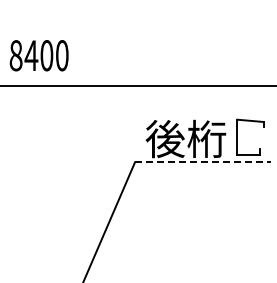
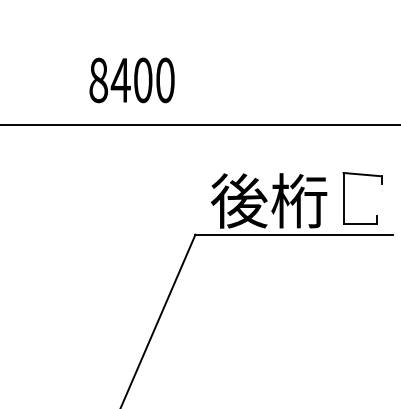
text: (38, 55) -> (131, 80), moved
line: (203, 162) -> (294, 234), dashed -> solid

